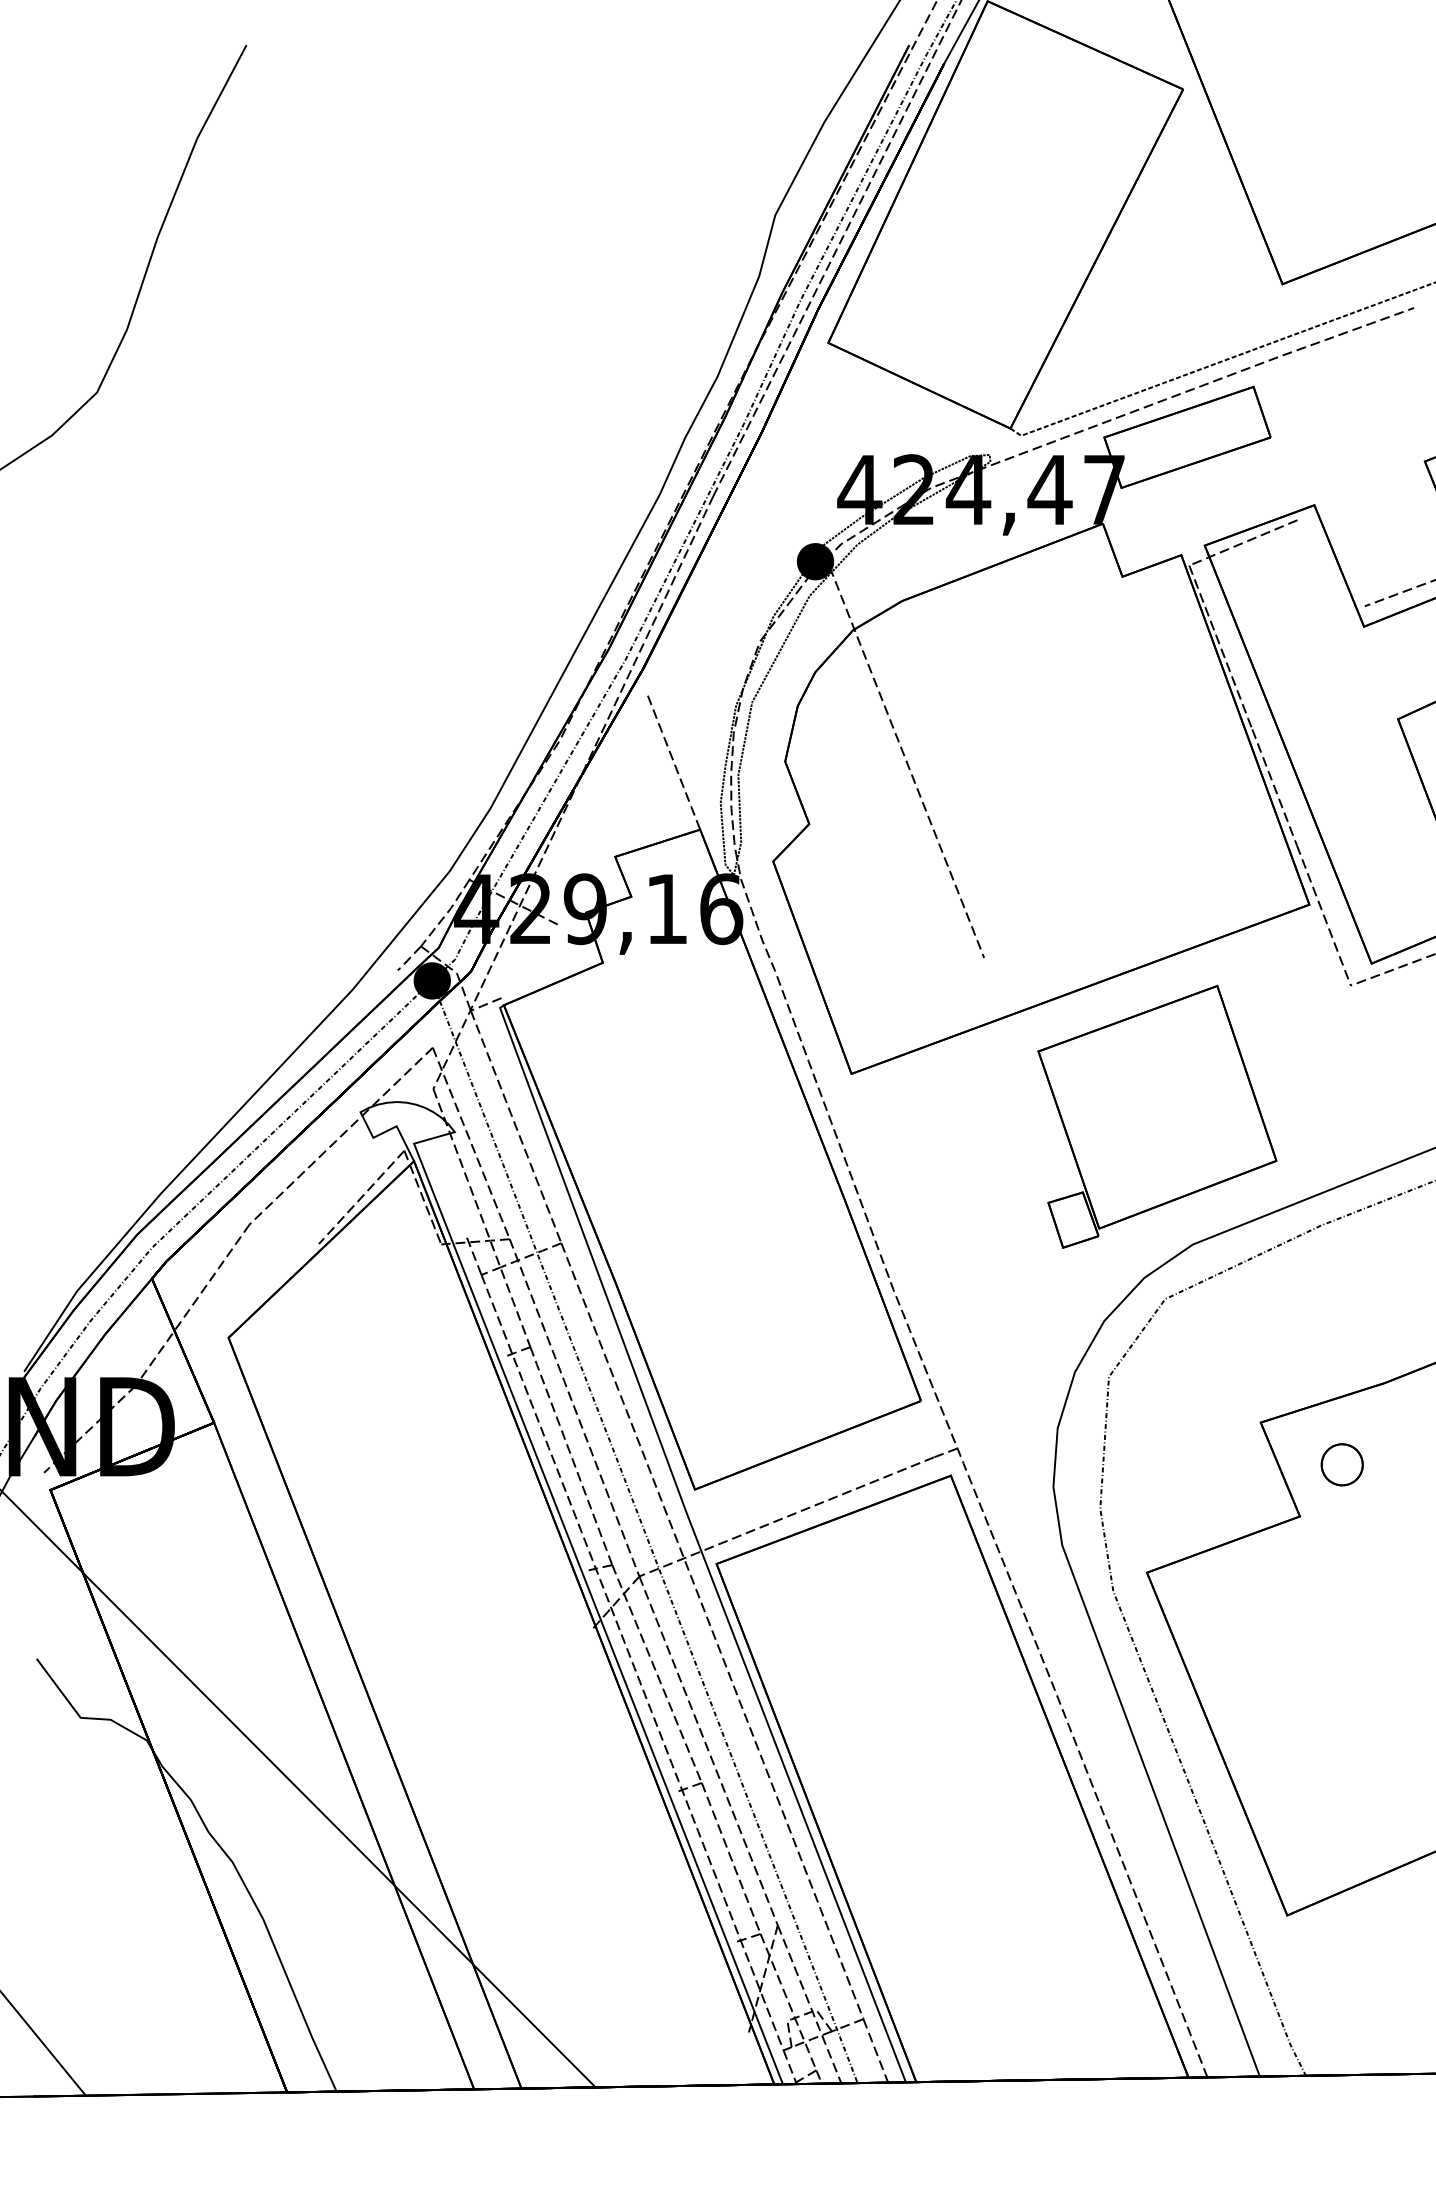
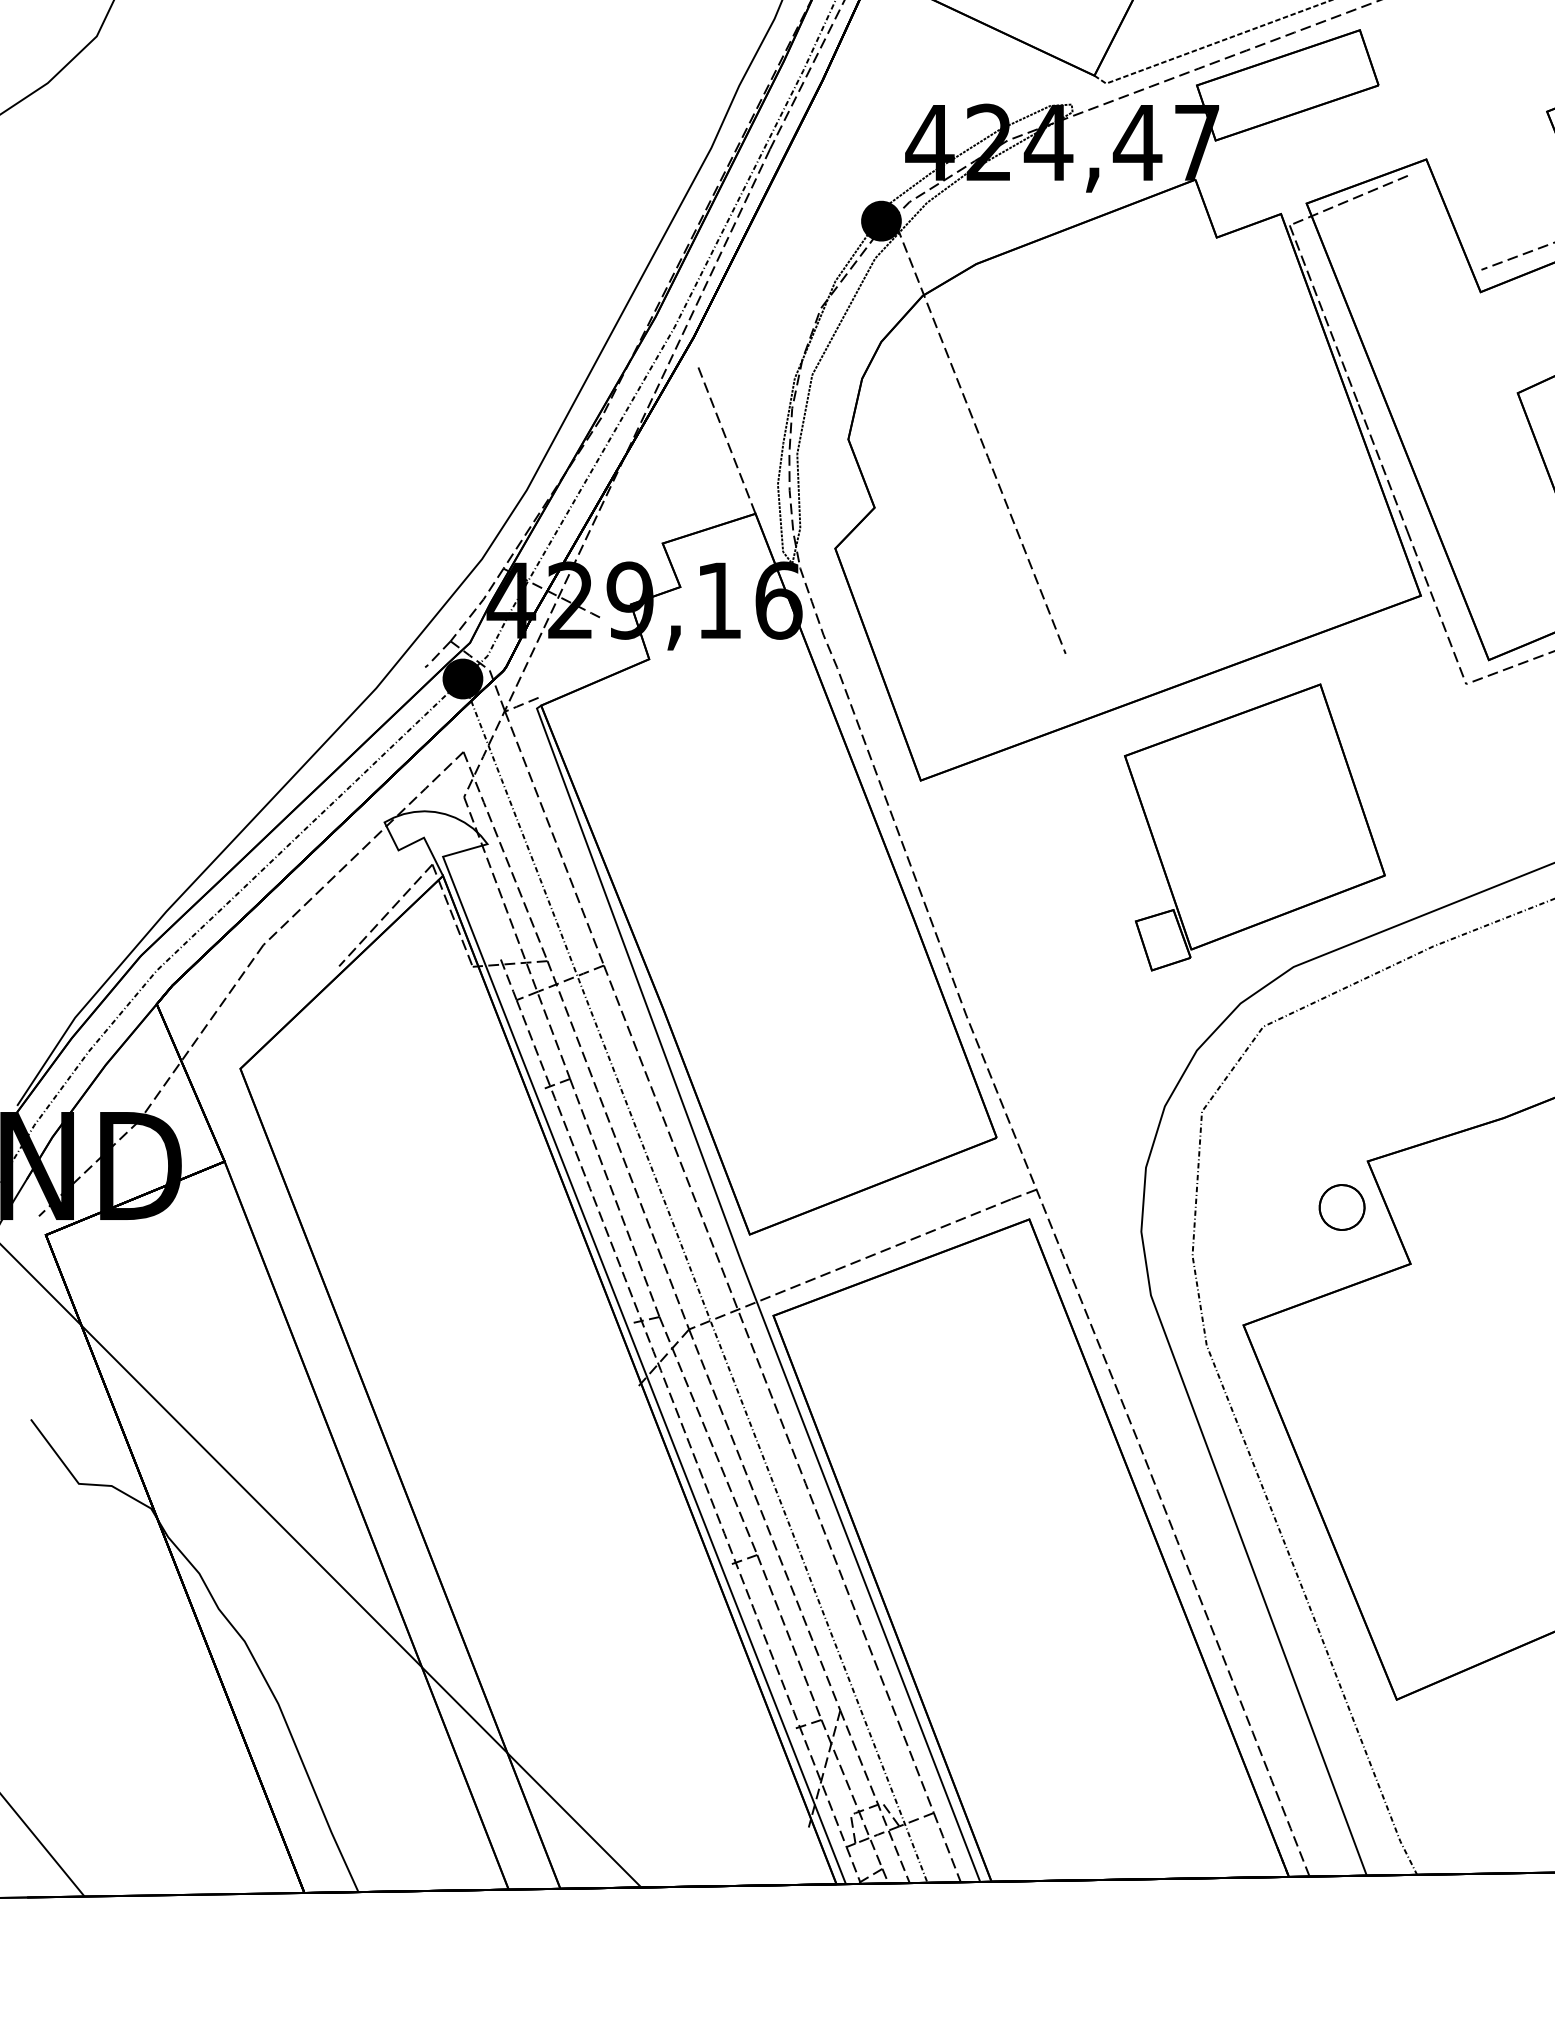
part: (1341, 1464) -> (1341, 1207), moved

